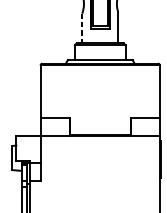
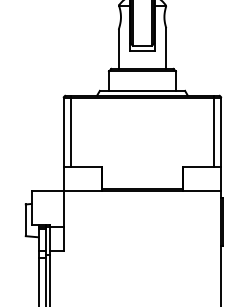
line: (82, 28) -> (118, 49), dashed -> solid
line: (45, 90) -> (70, 131), added
line: (154, 90) -> (214, 131), added

